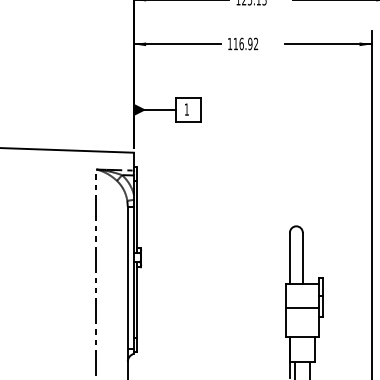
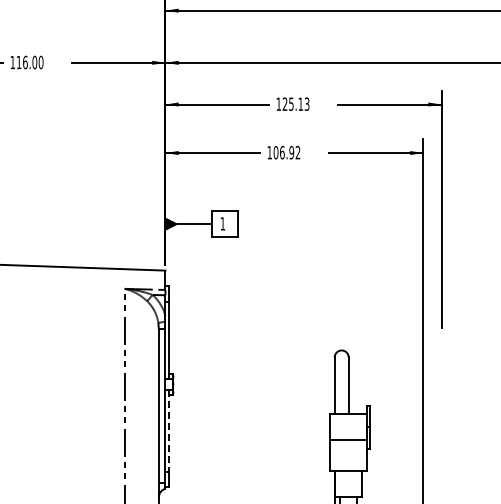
text: (235, 43) -> (275, 152), 116.92 -> 106.92
line: (137, 300) -> (169, 430), solid -> dashed

